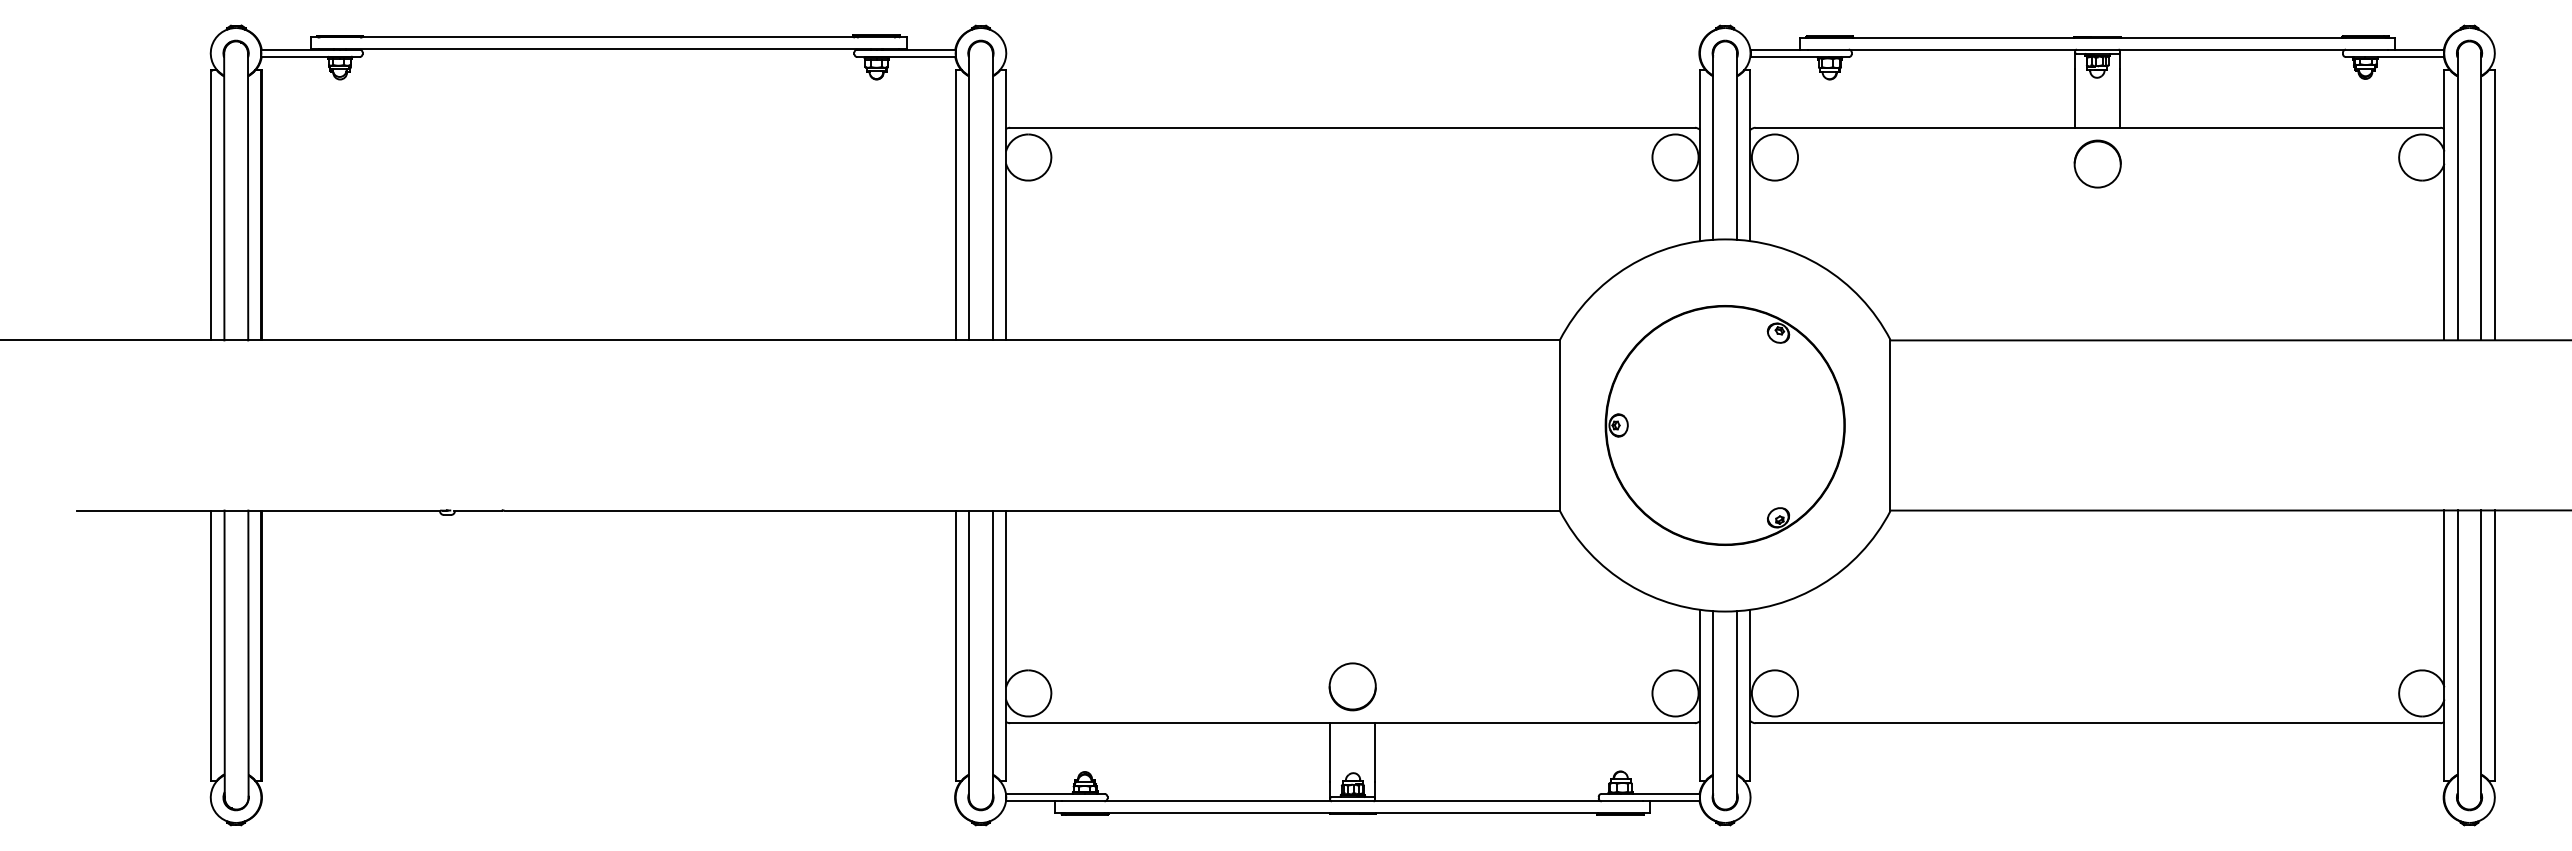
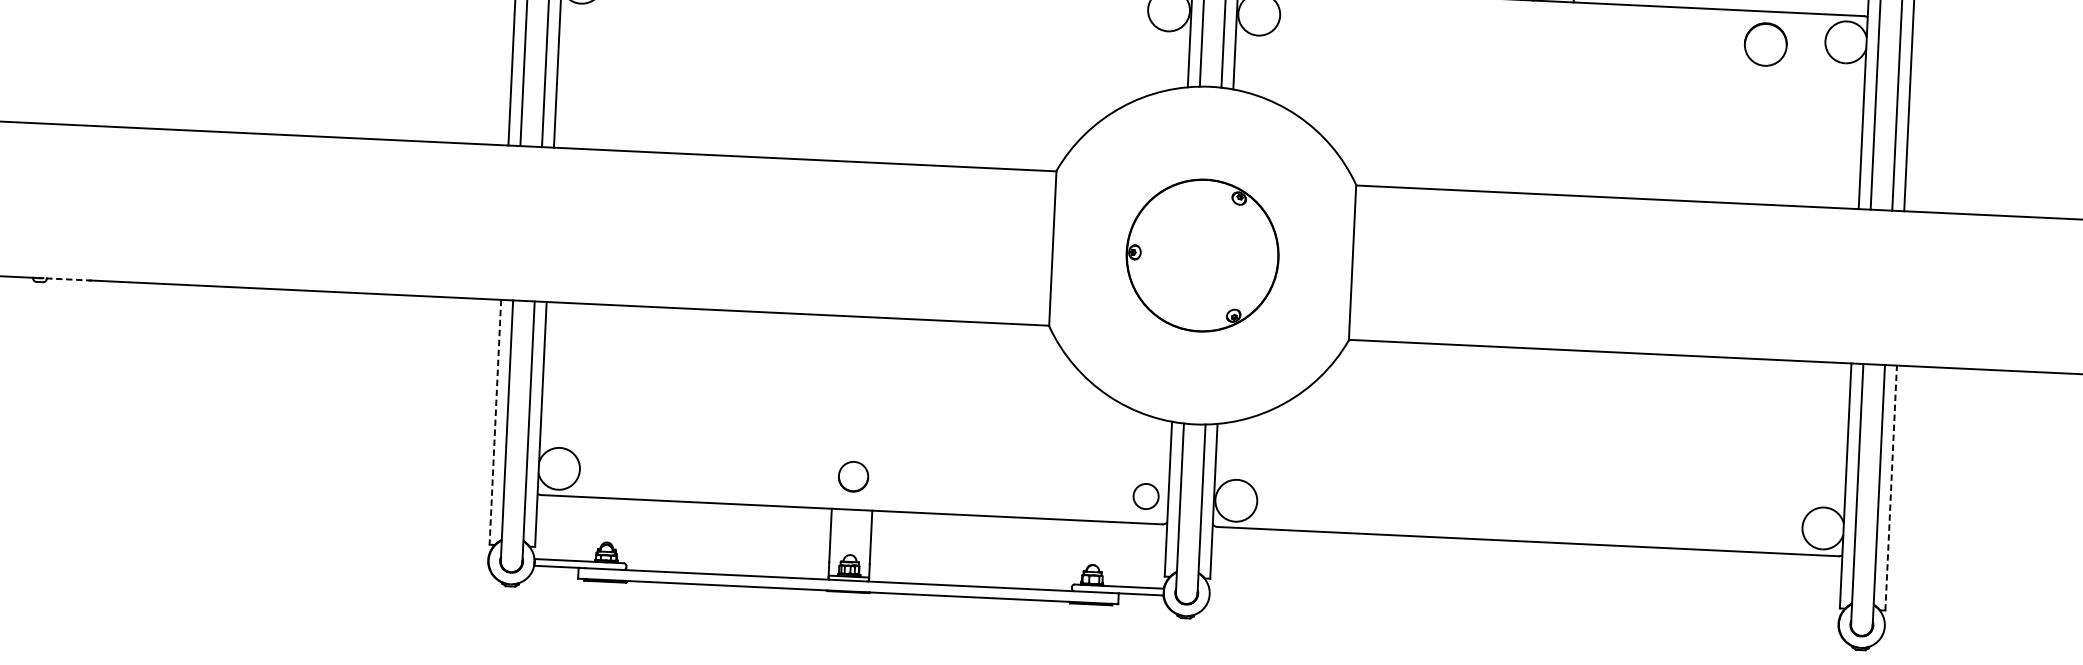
part: (2097, 163) -> (1765, 43), moved
part: (1724, 425) -> (1202, 255), size x0.7
line: (478, 510) -> (68, 279), solid -> dashed
line: (2494, 644) -> (1891, 487), solid -> dashed
line: (955, 645) -> (495, 422), solid -> dashed
part: (1352, 686) -> (853, 476), size x0.7
circle: (1675, 693) -> (1146, 496), size x0.6

